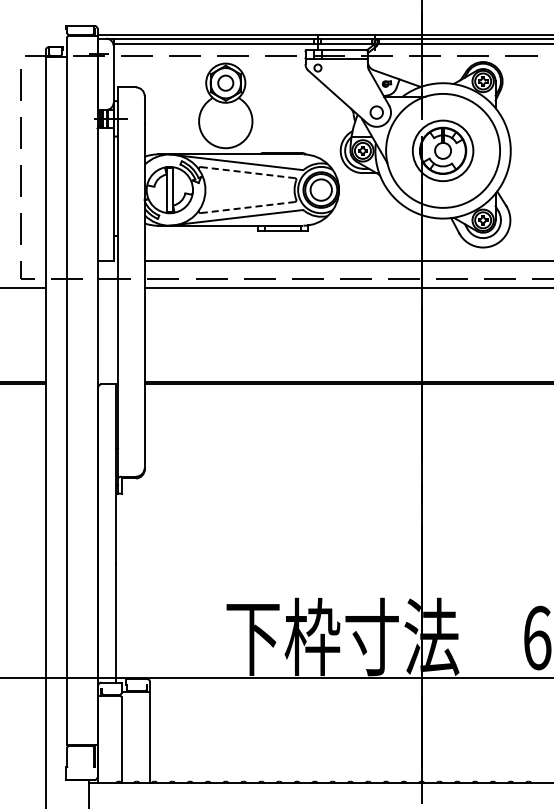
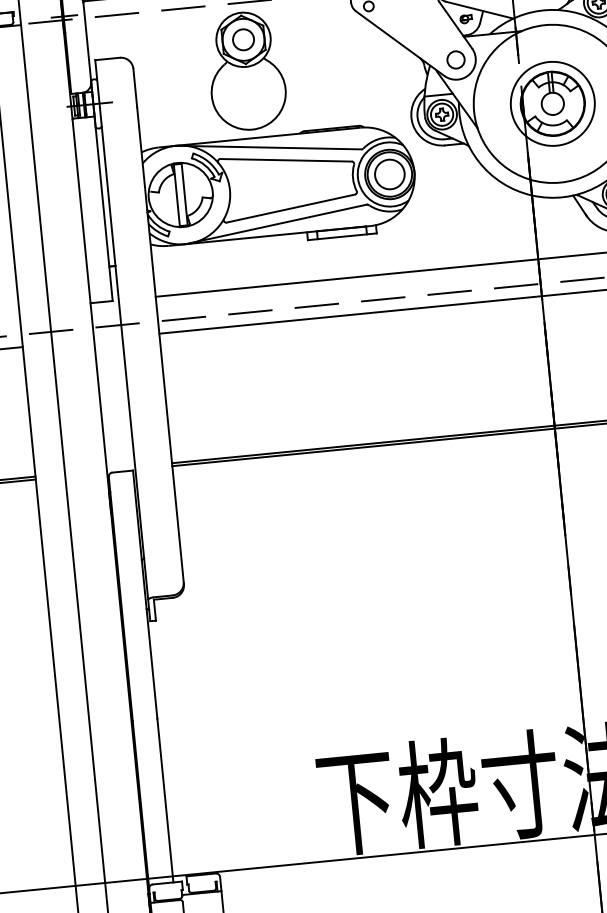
line: (248, 172) -> (287, 160), dashed -> solid
line: (248, 207) -> (291, 208), dashed -> solid

